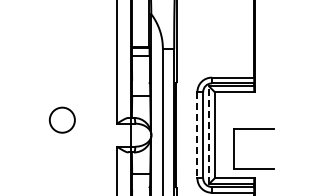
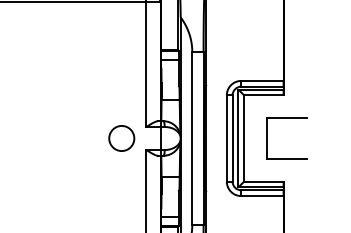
circle: (62, 120) -> (121, 138), moved
line: (209, 135) -> (238, 138), dashed -> solid
line: (197, 136) -> (226, 139), dashed -> solid
part: (234, 149) -> (267, 138), moved

